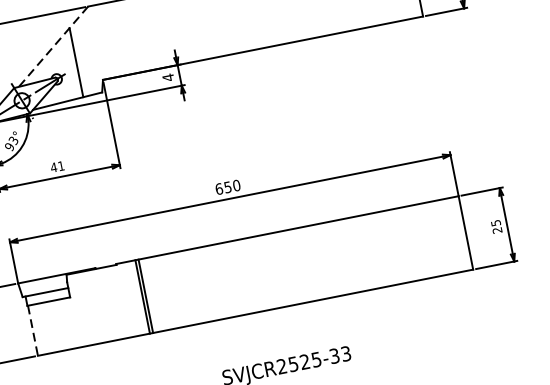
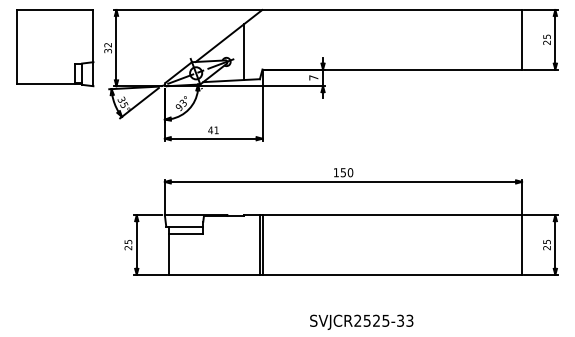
line: (53, 47) -> (228, 36), dashed -> solid
text: (167, 77) -> (313, 77), 4 -> 7
text: (219, 188) -> (336, 172), 650 -> 150
line: (33, 330) -> (169, 254), dashed -> solid

